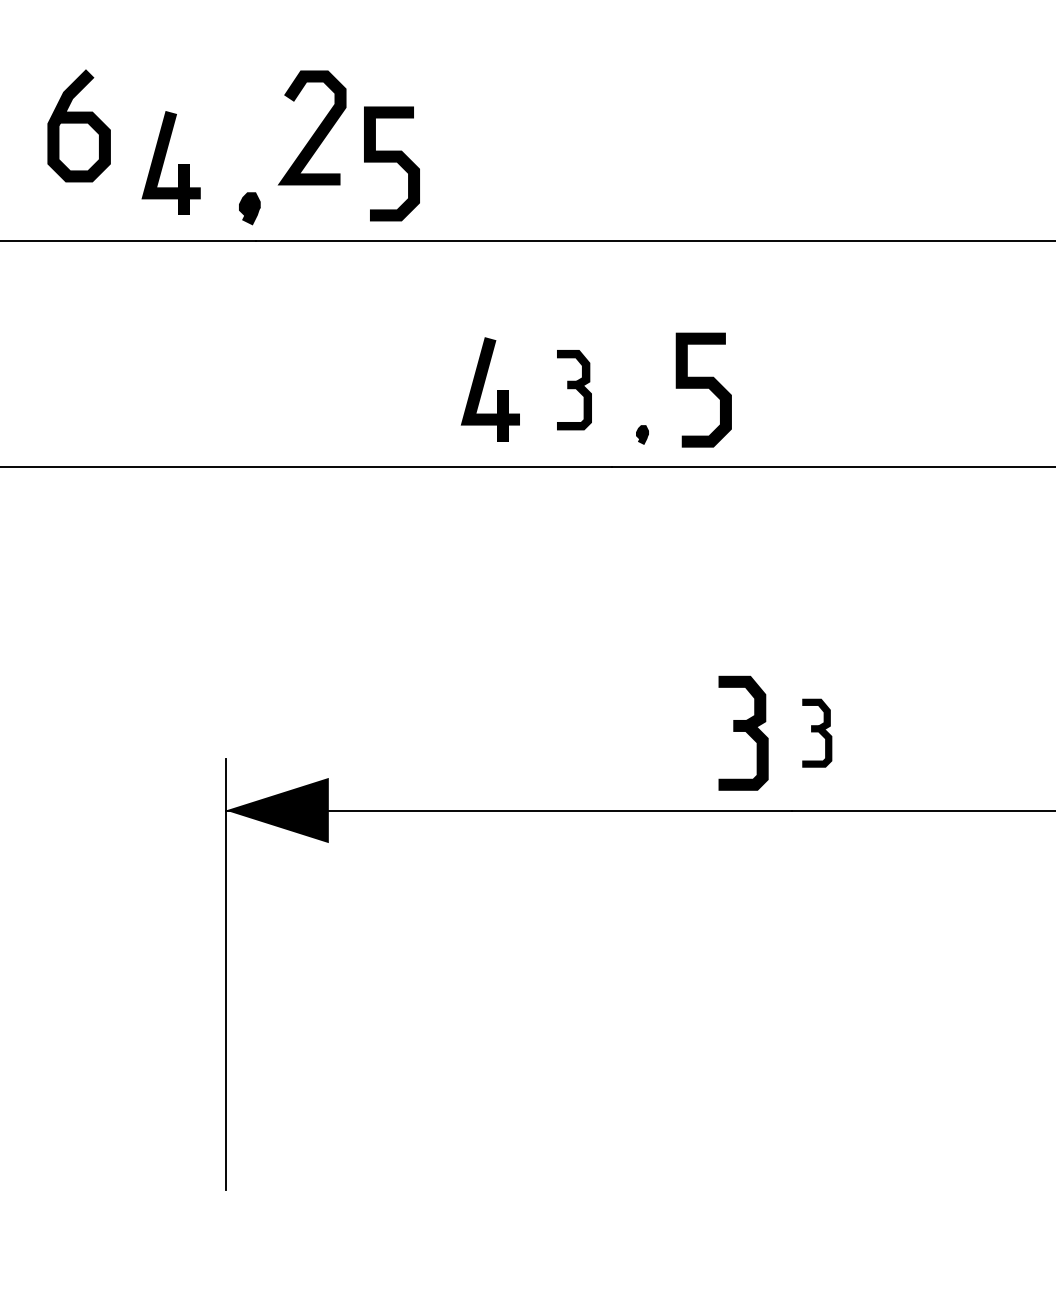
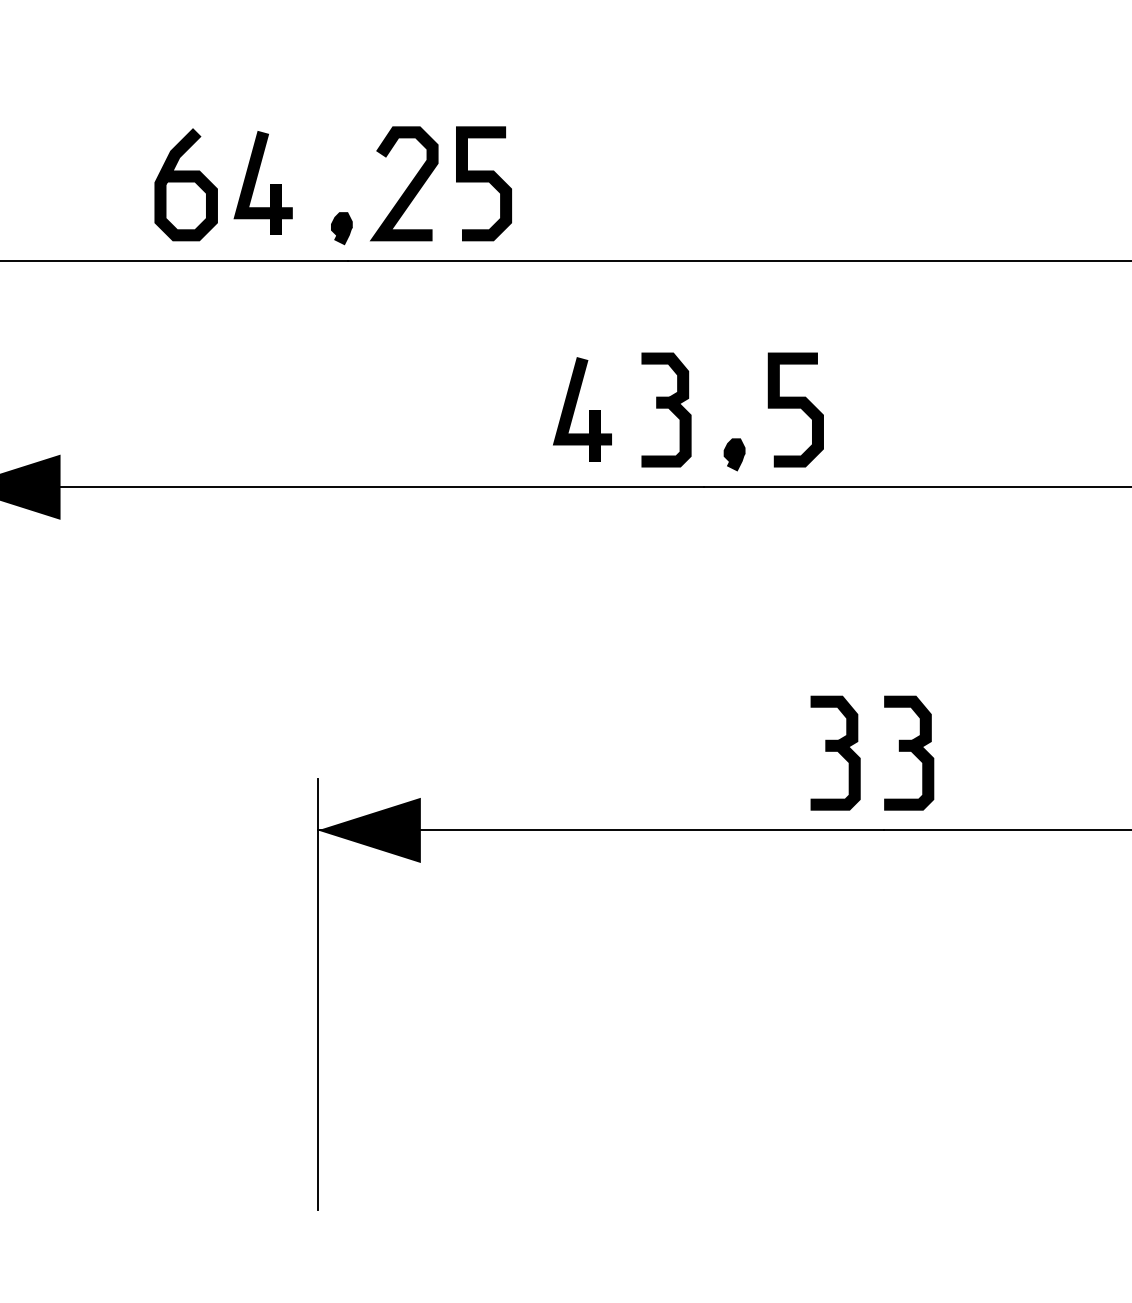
curve: (78, 123) -> (185, 182), moved
curve: (315, 130) -> (407, 186), moved
part: (574, 389) -> (666, 409), size x1.43
part: (642, 434) -> (734, 454), size x1.67
part: (817, 732) -> (909, 752), size x1.67

